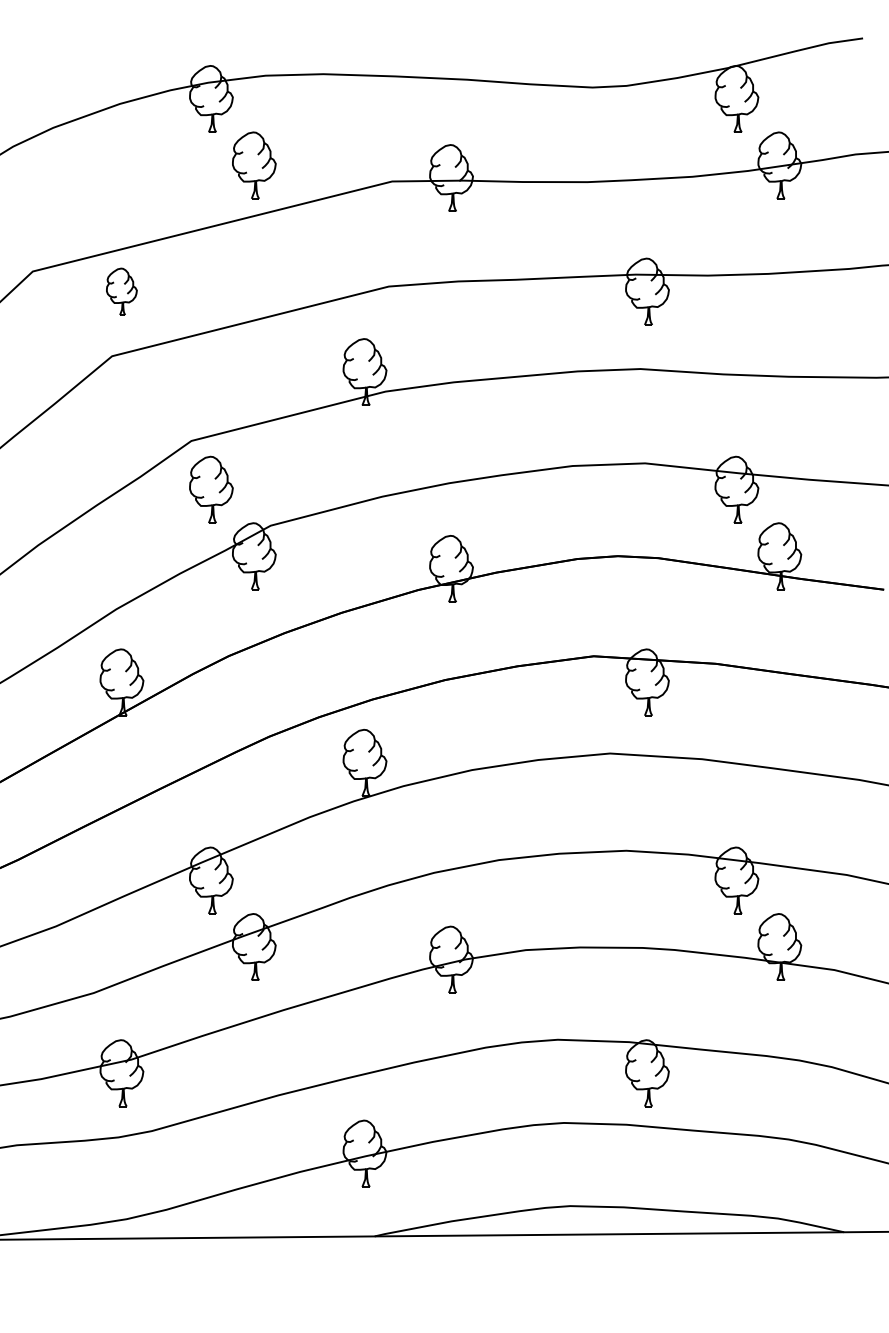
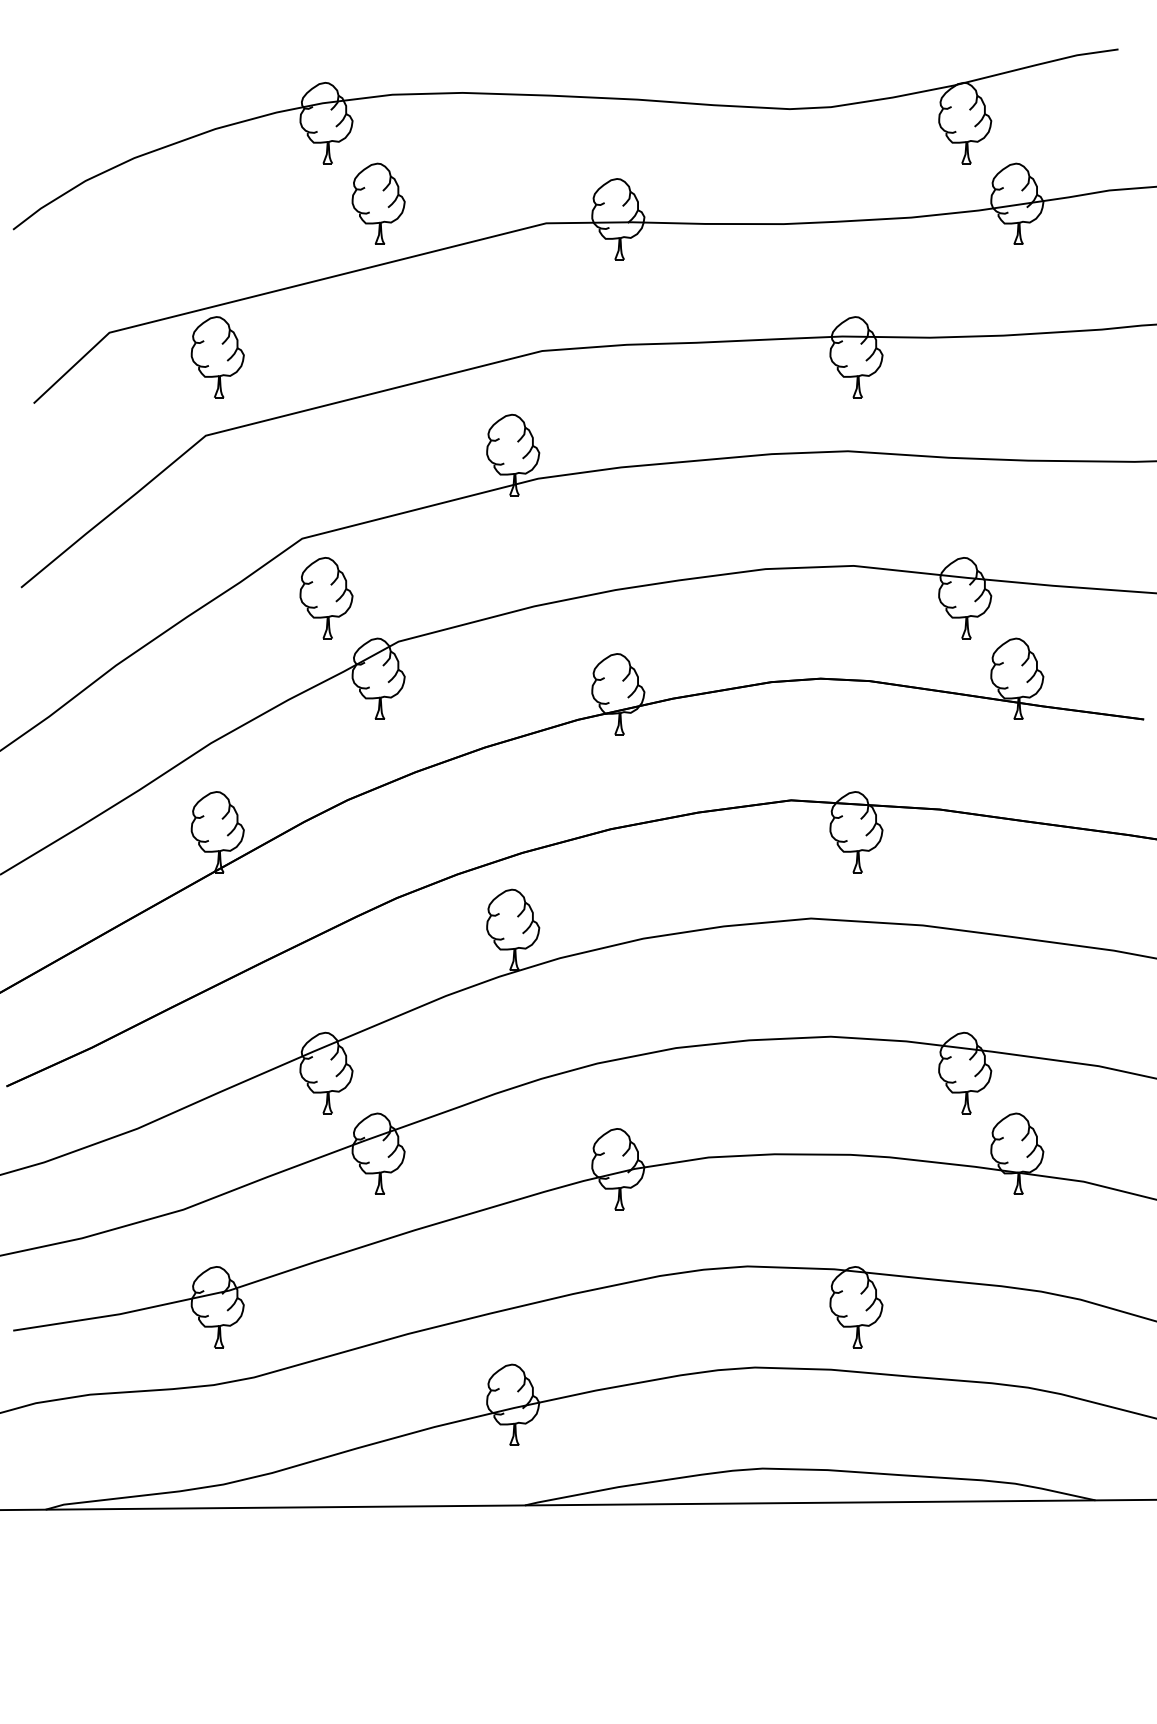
part: (121, 291) -> (217, 357), size x1.43

